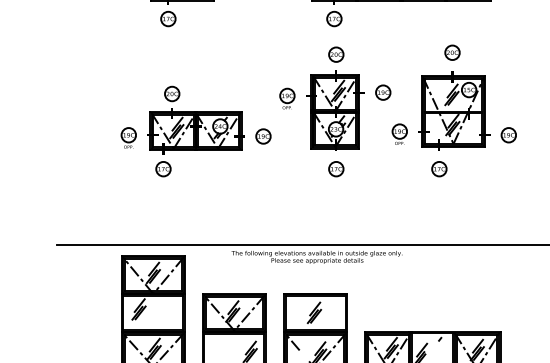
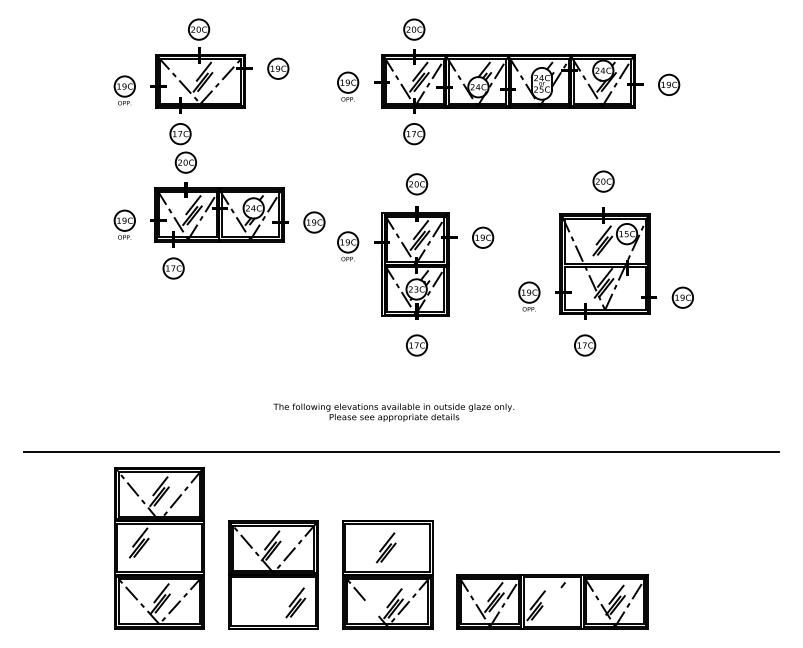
part: (453, 110) -> (605, 263), moved
part: (196, 131) -> (219, 215), moved
text: (316, 257) -> (393, 412), moved

